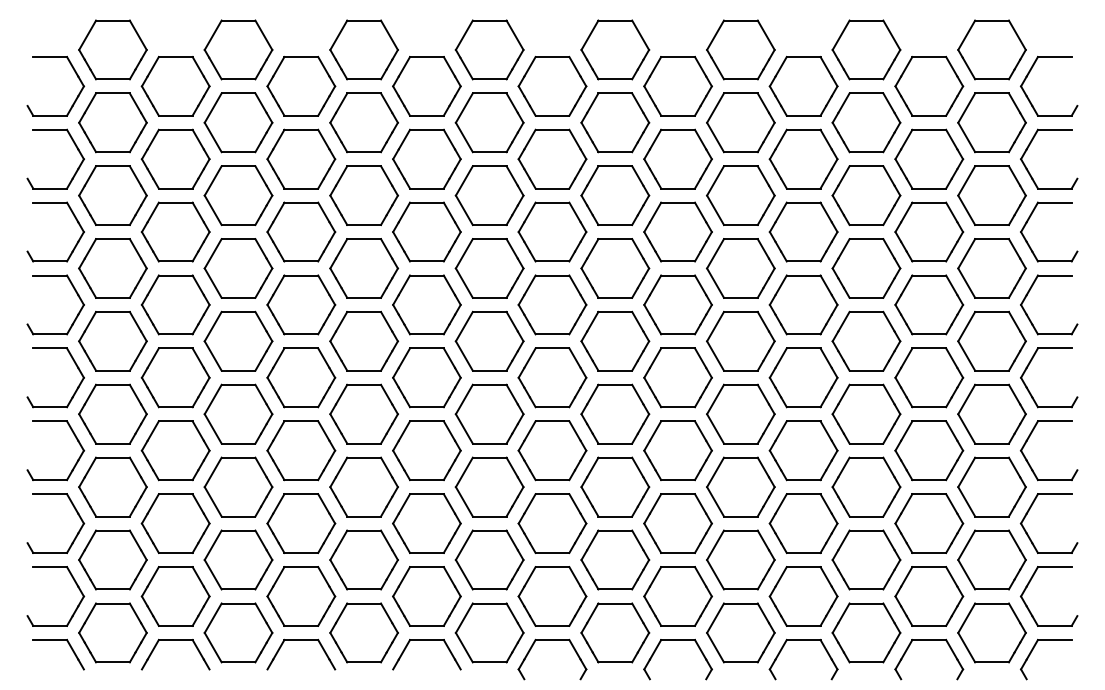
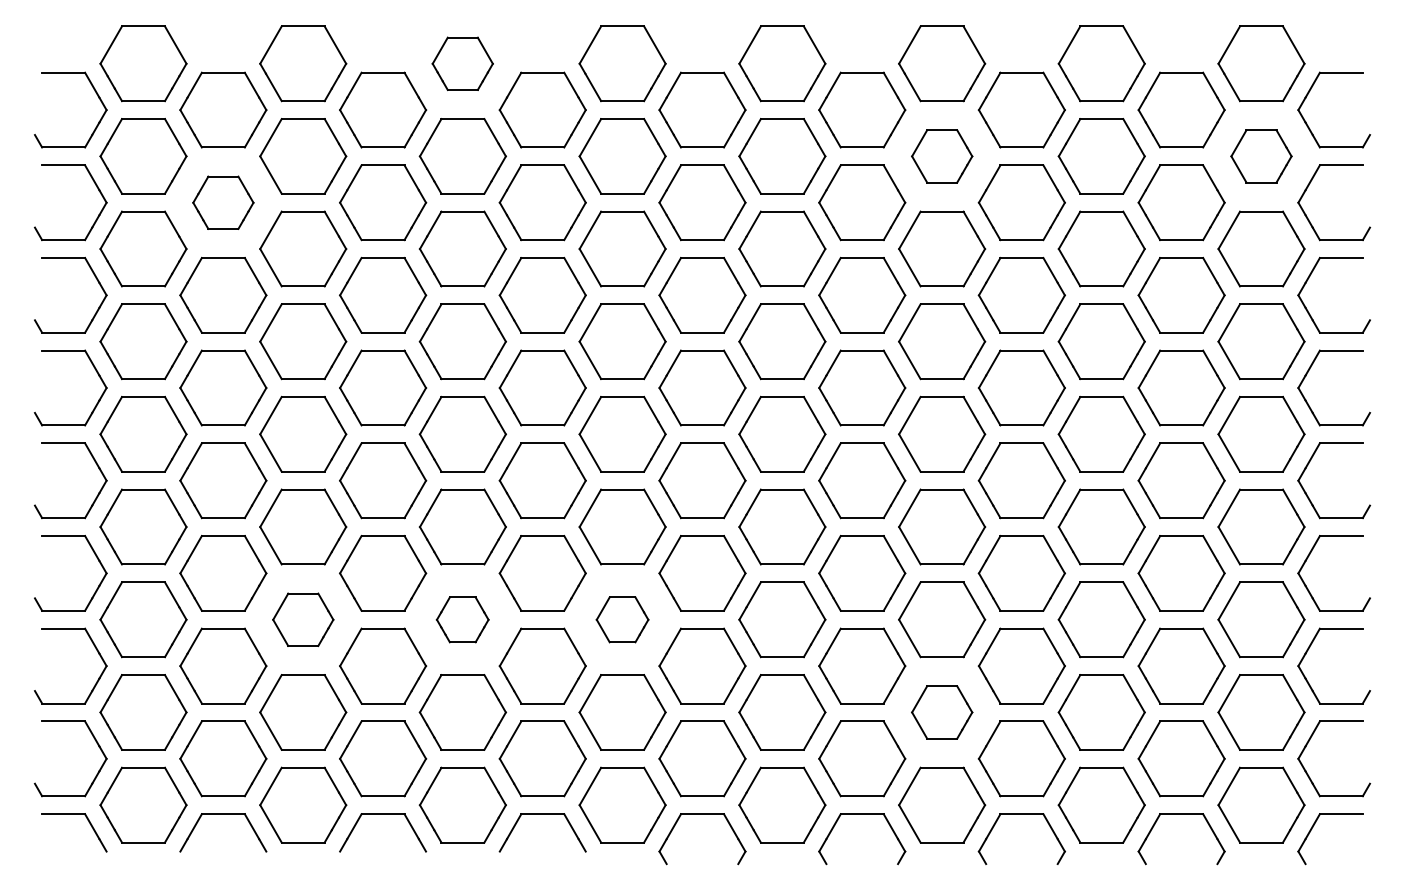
part: (363, 49) -> (462, 63), size x0.7
part: (741, 122) -> (942, 156), size x0.7
part: (992, 122) -> (1261, 156), size x0.7
part: (175, 159) -> (223, 202), size x0.7
part: (238, 486) -> (303, 619), size x0.7
part: (363, 486) -> (462, 619), size x0.6
part: (489, 486) -> (622, 619), size x0.6
part: (741, 560) -> (942, 712), size x0.7

